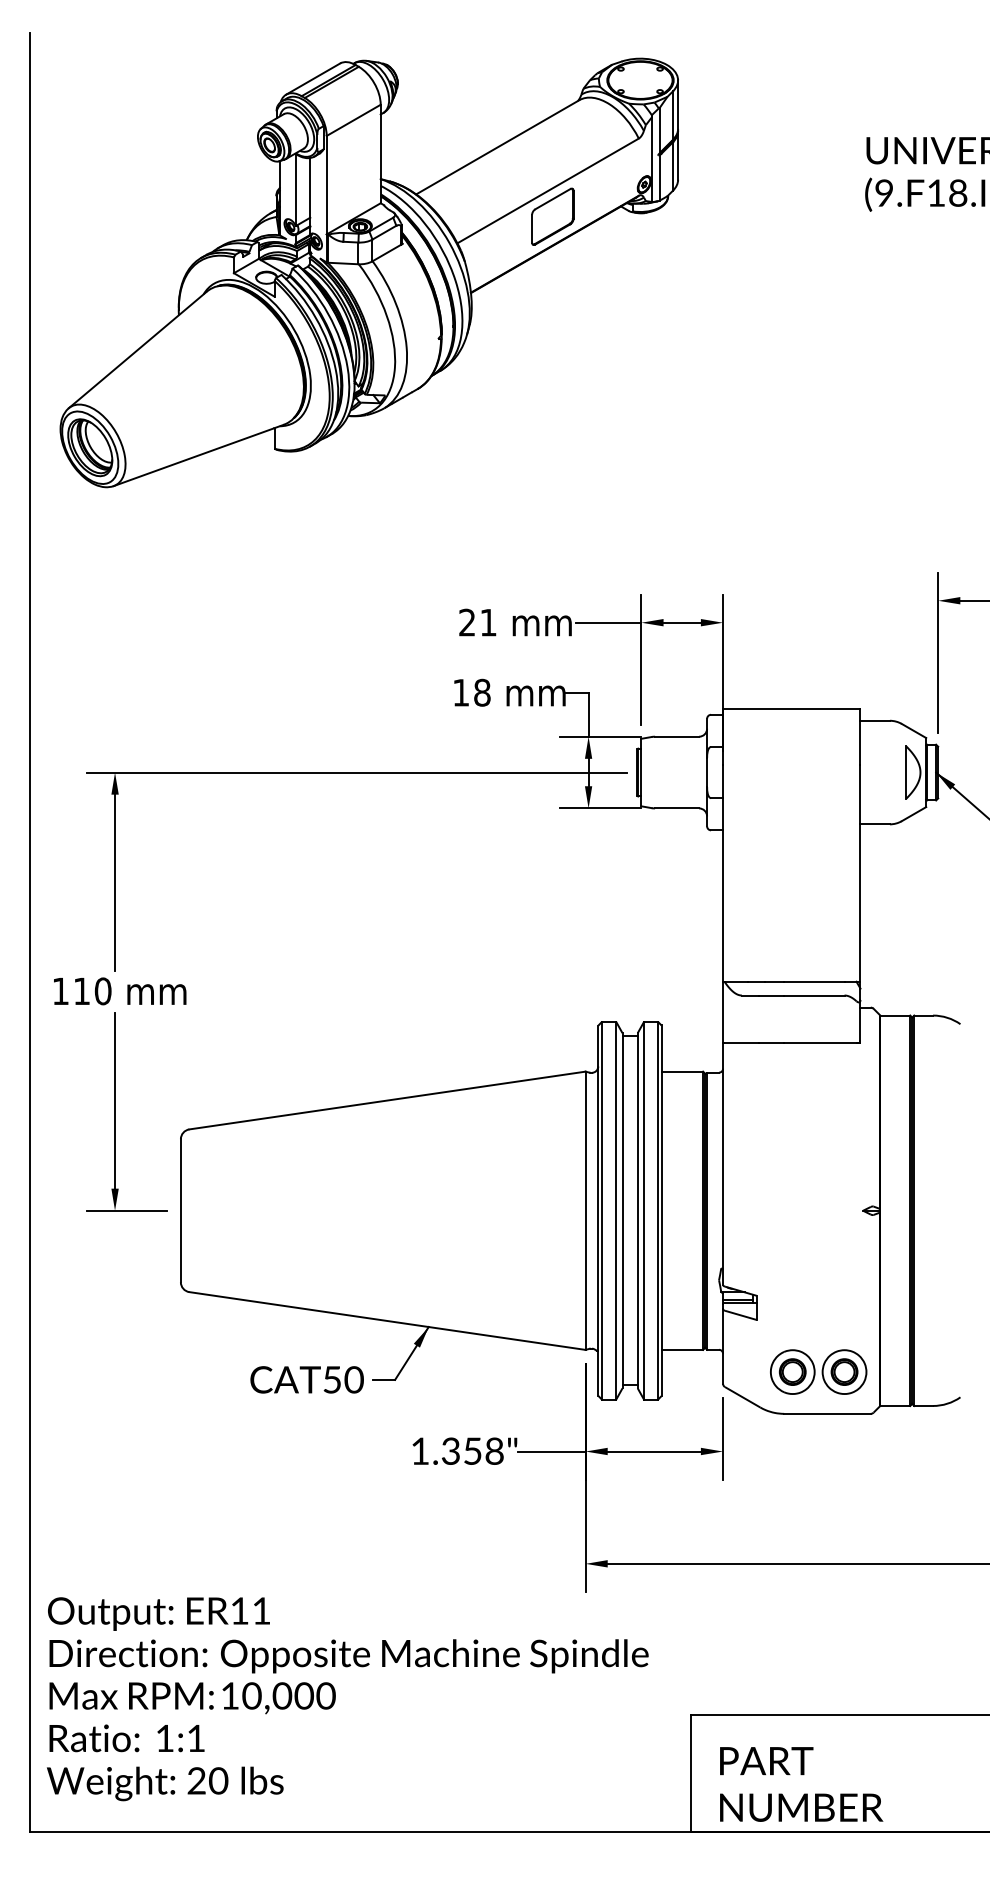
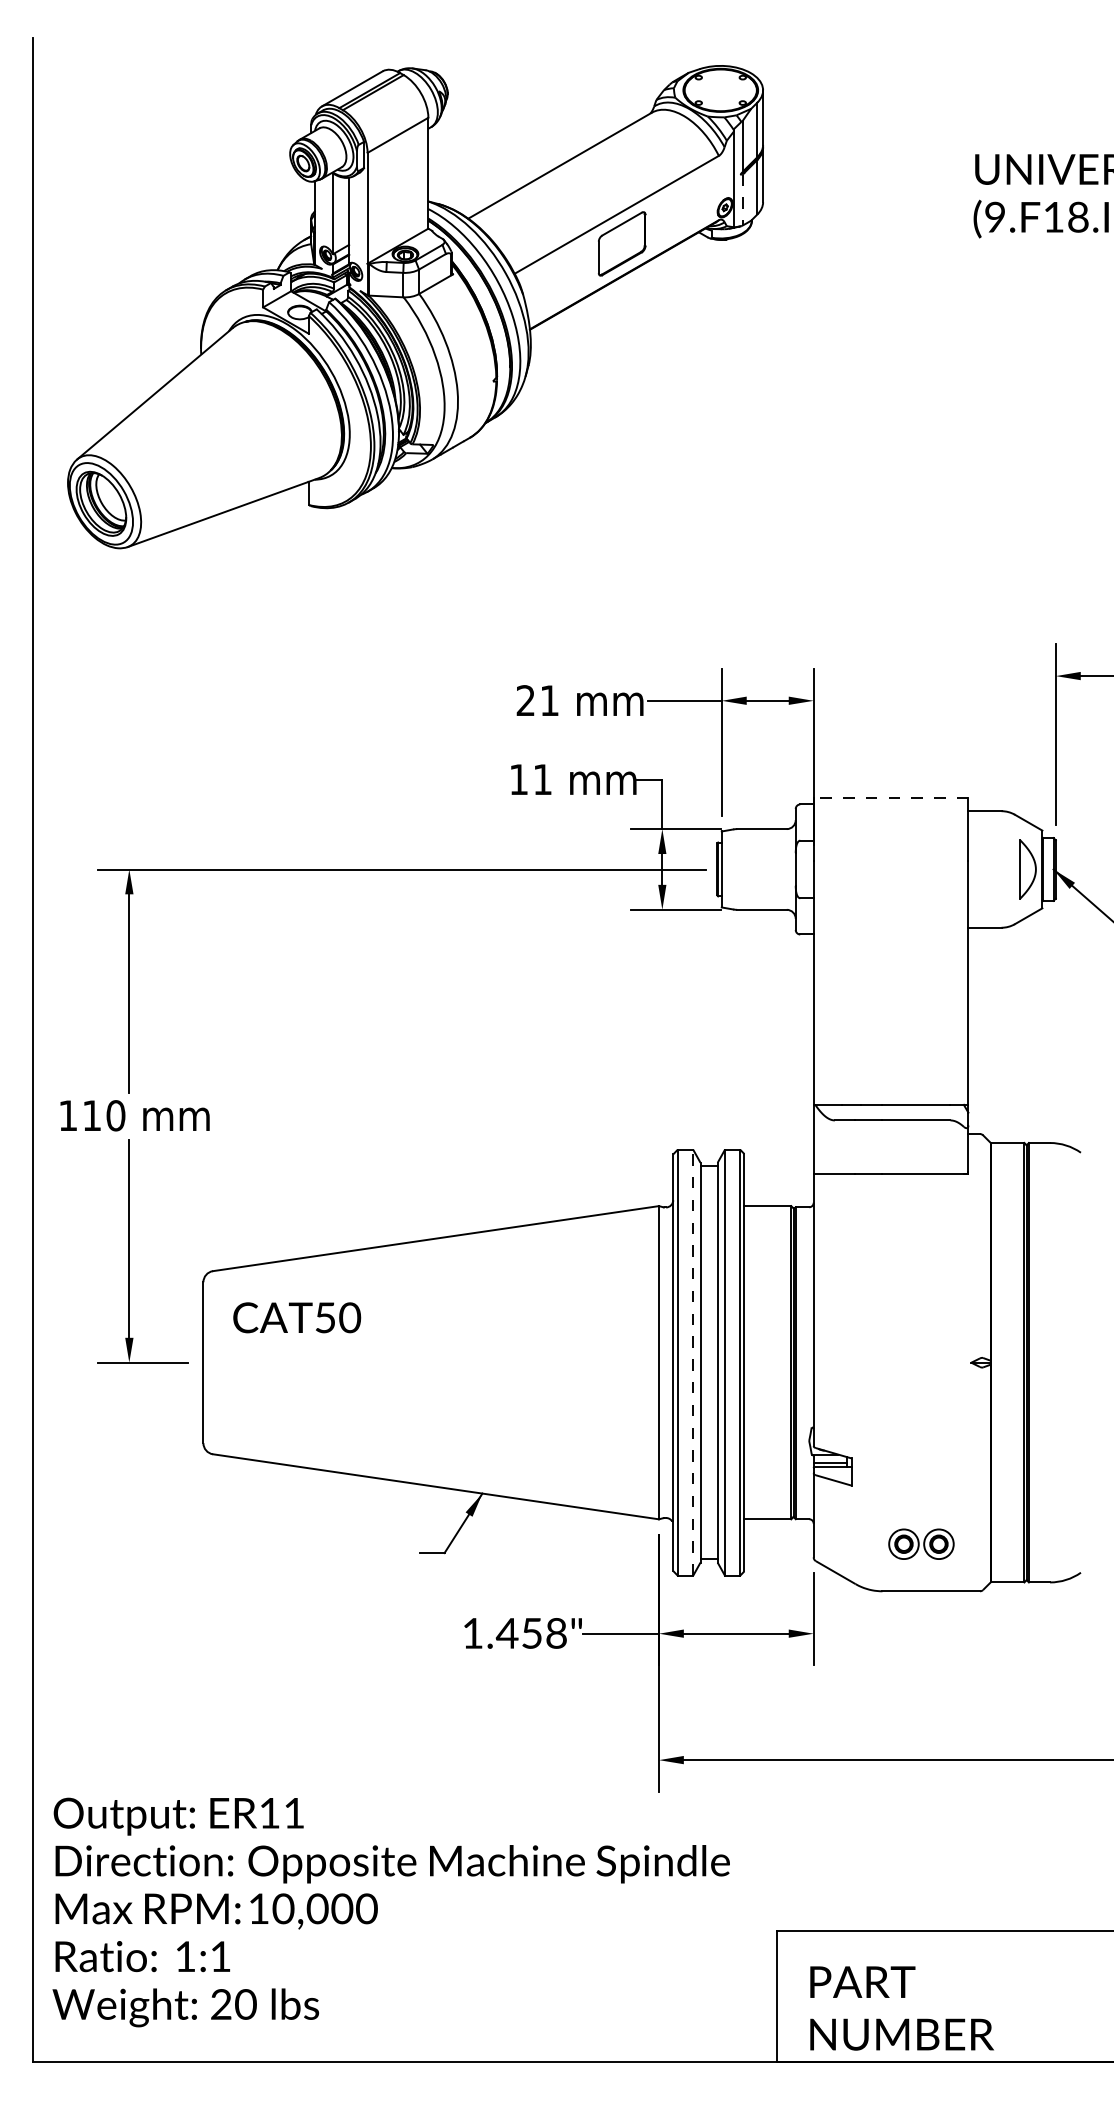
line: (659, 177) -> (742, 199), solid -> dashed
text: (482, 692) -> (542, 779), 18 -> 11
line: (791, 708) -> (890, 797), solid -> dashed
line: (616, 1210) -> (693, 1362), solid -> dashed
part: (818, 1371) -> (921, 1543), size x0.6
text: (306, 1379) -> (296, 1317), moved
text: (450, 1450) -> (506, 1632), 1.358" -> 1.458"

